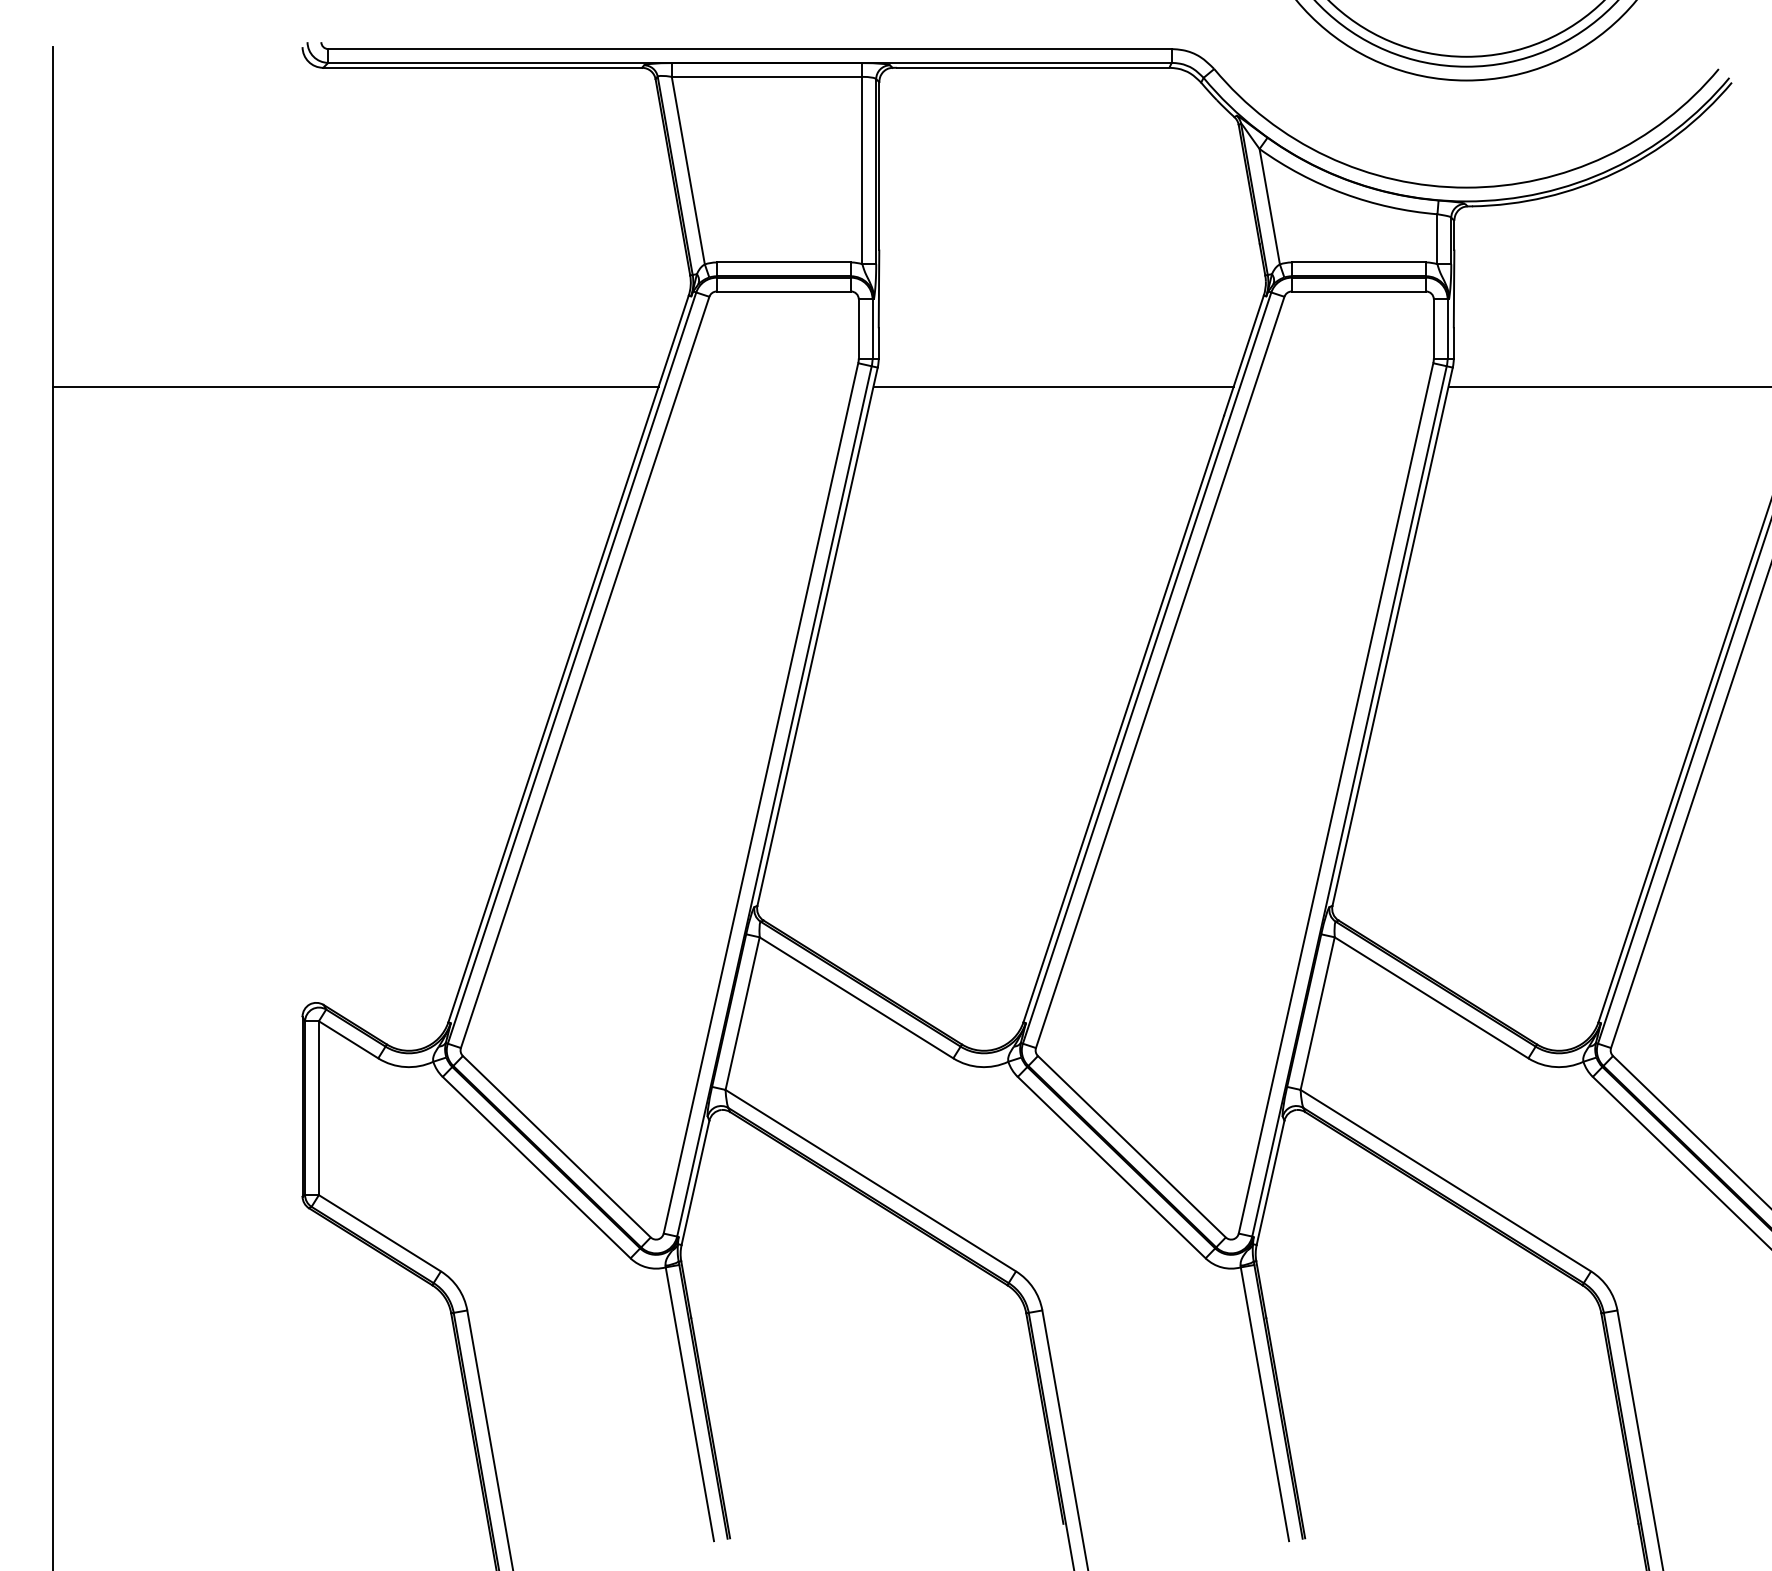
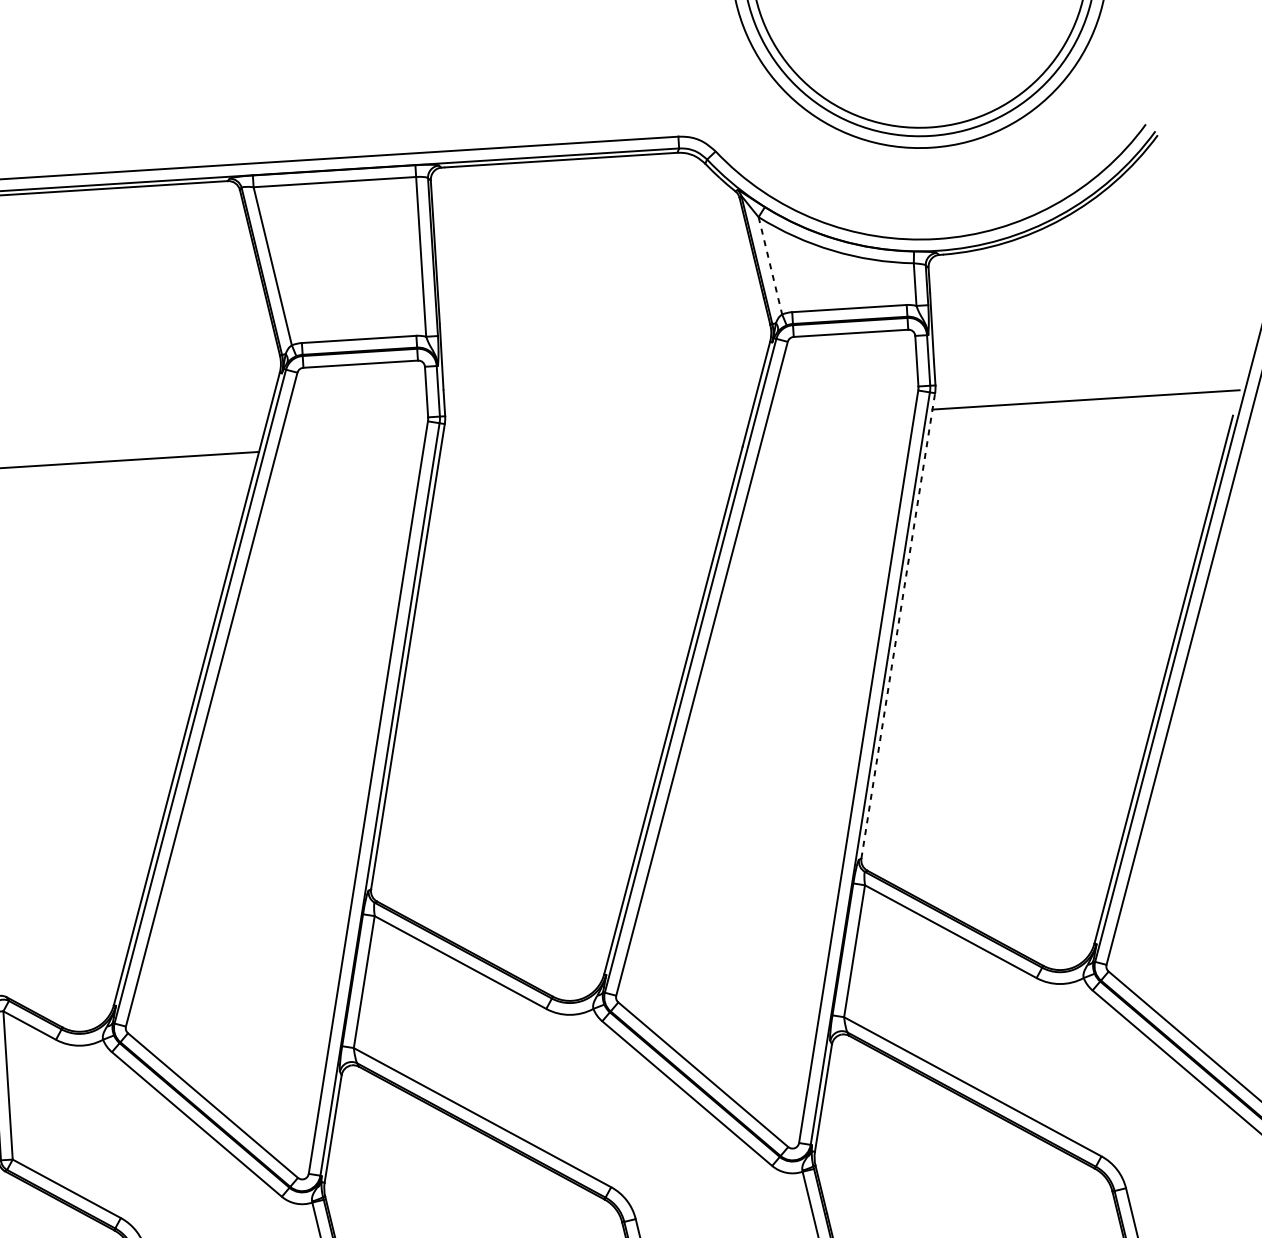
line: (1269, 206) -> (770, 265), solid -> dashed
line: (1053, 386) -> (595, 430), removed
line: (1392, 636) -> (898, 625), solid -> dashed

